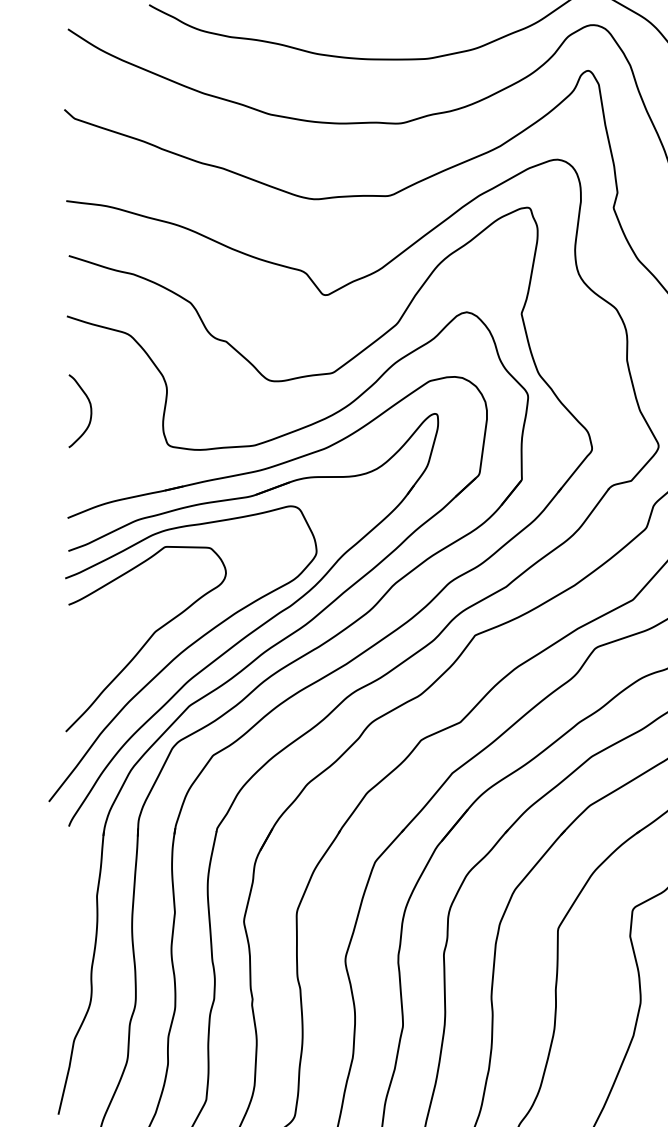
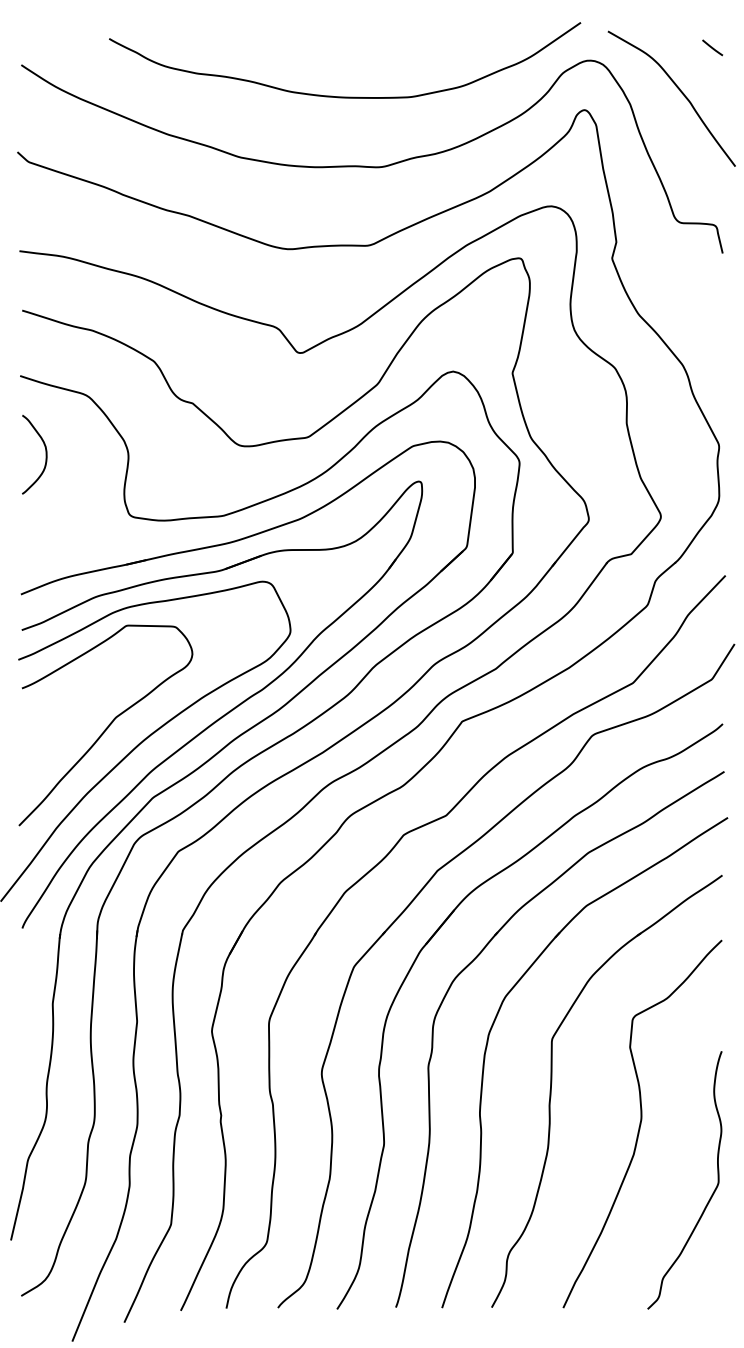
curve: (90, 411) -> (45, 454), moved

